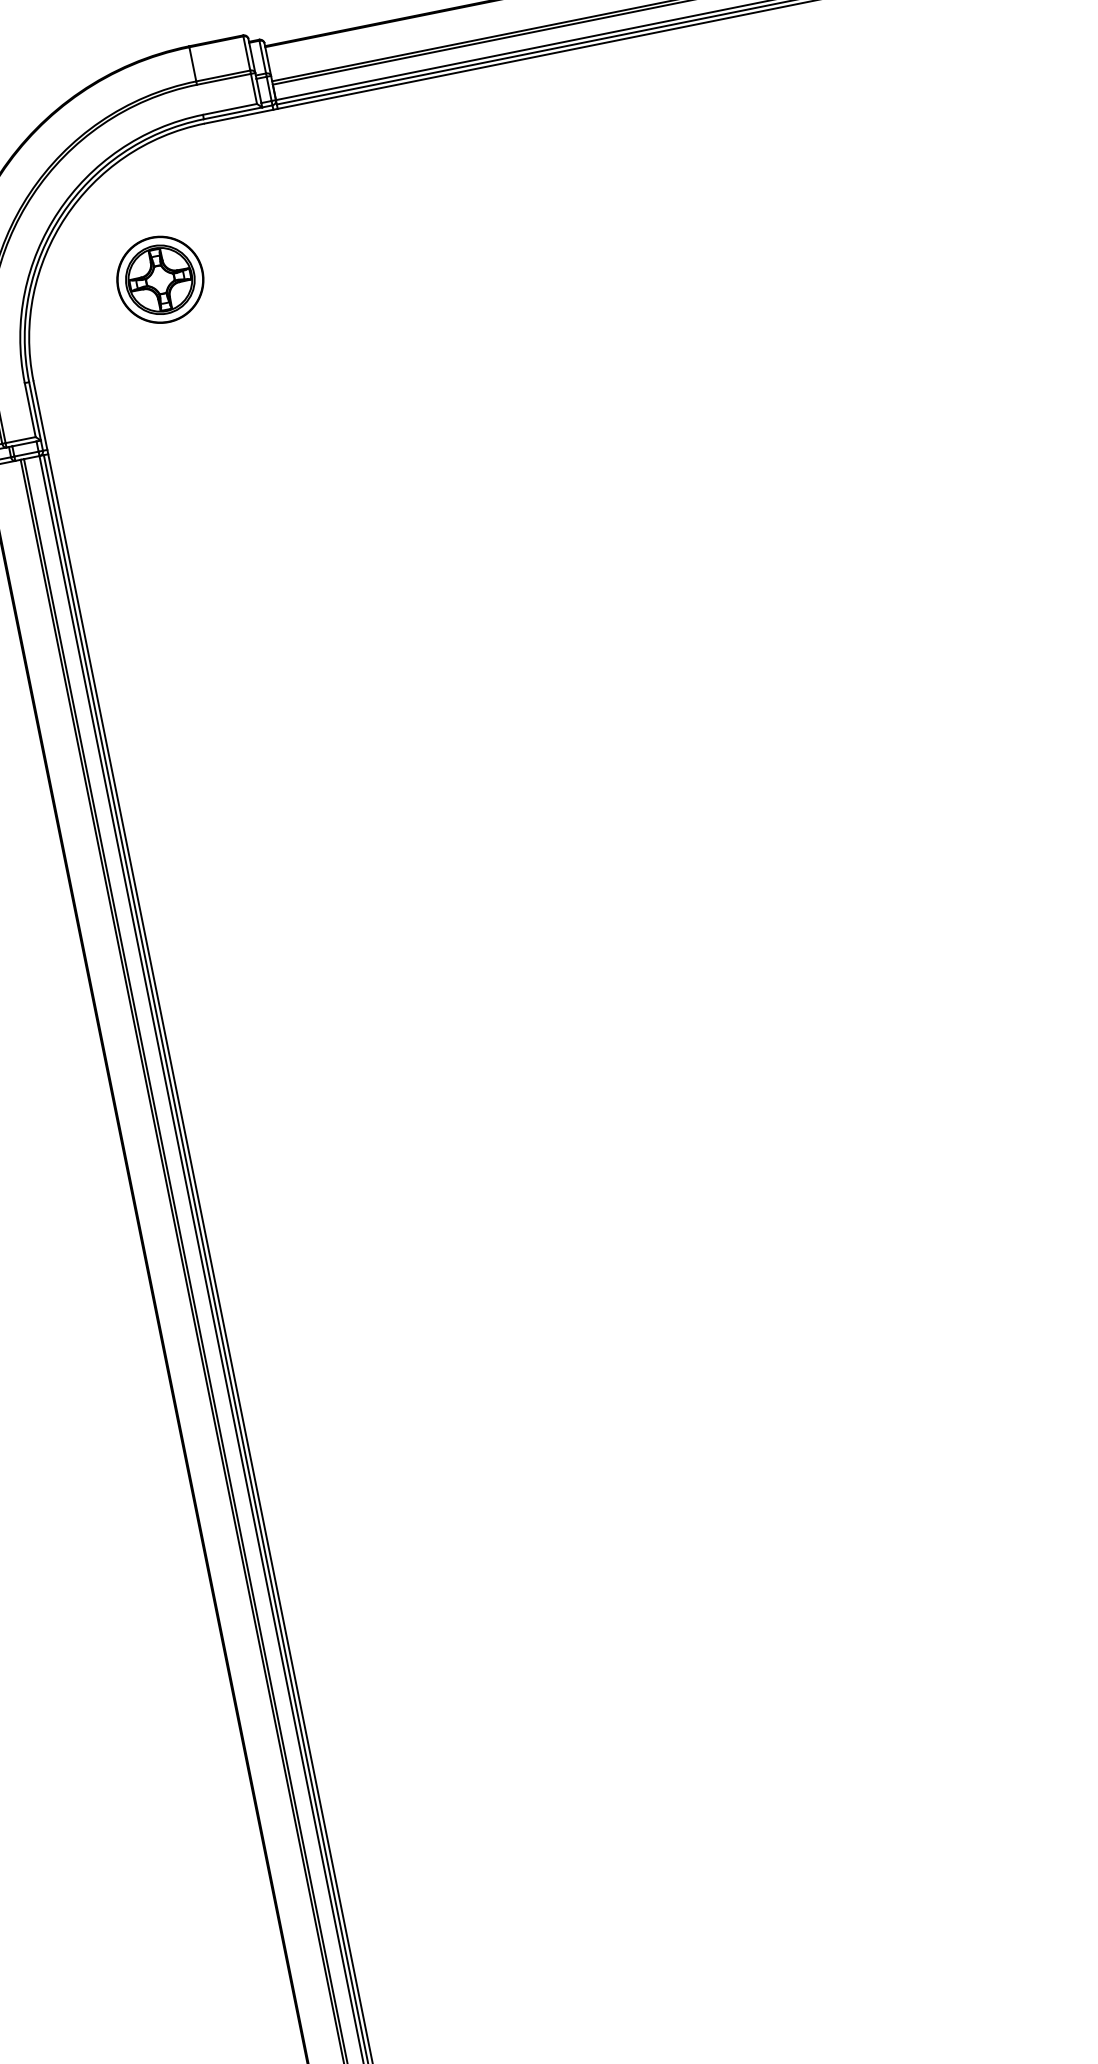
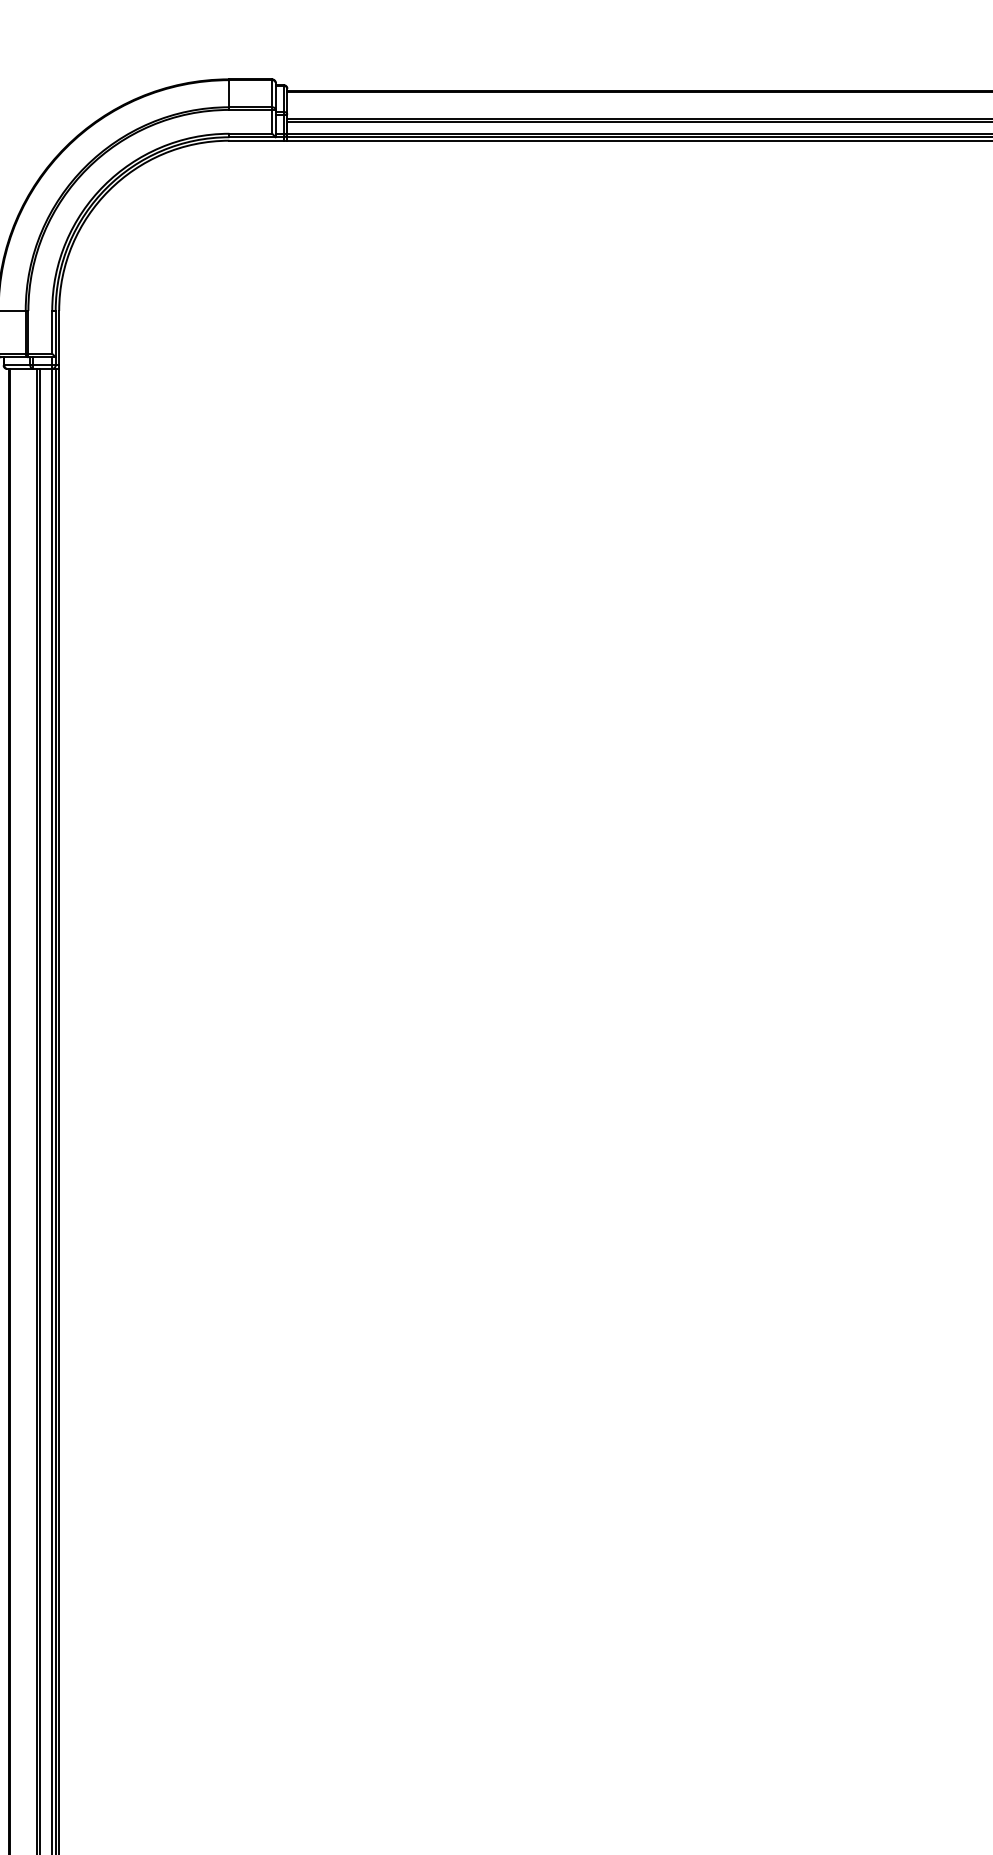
part: (160, 279) -> (171, 252), removed

